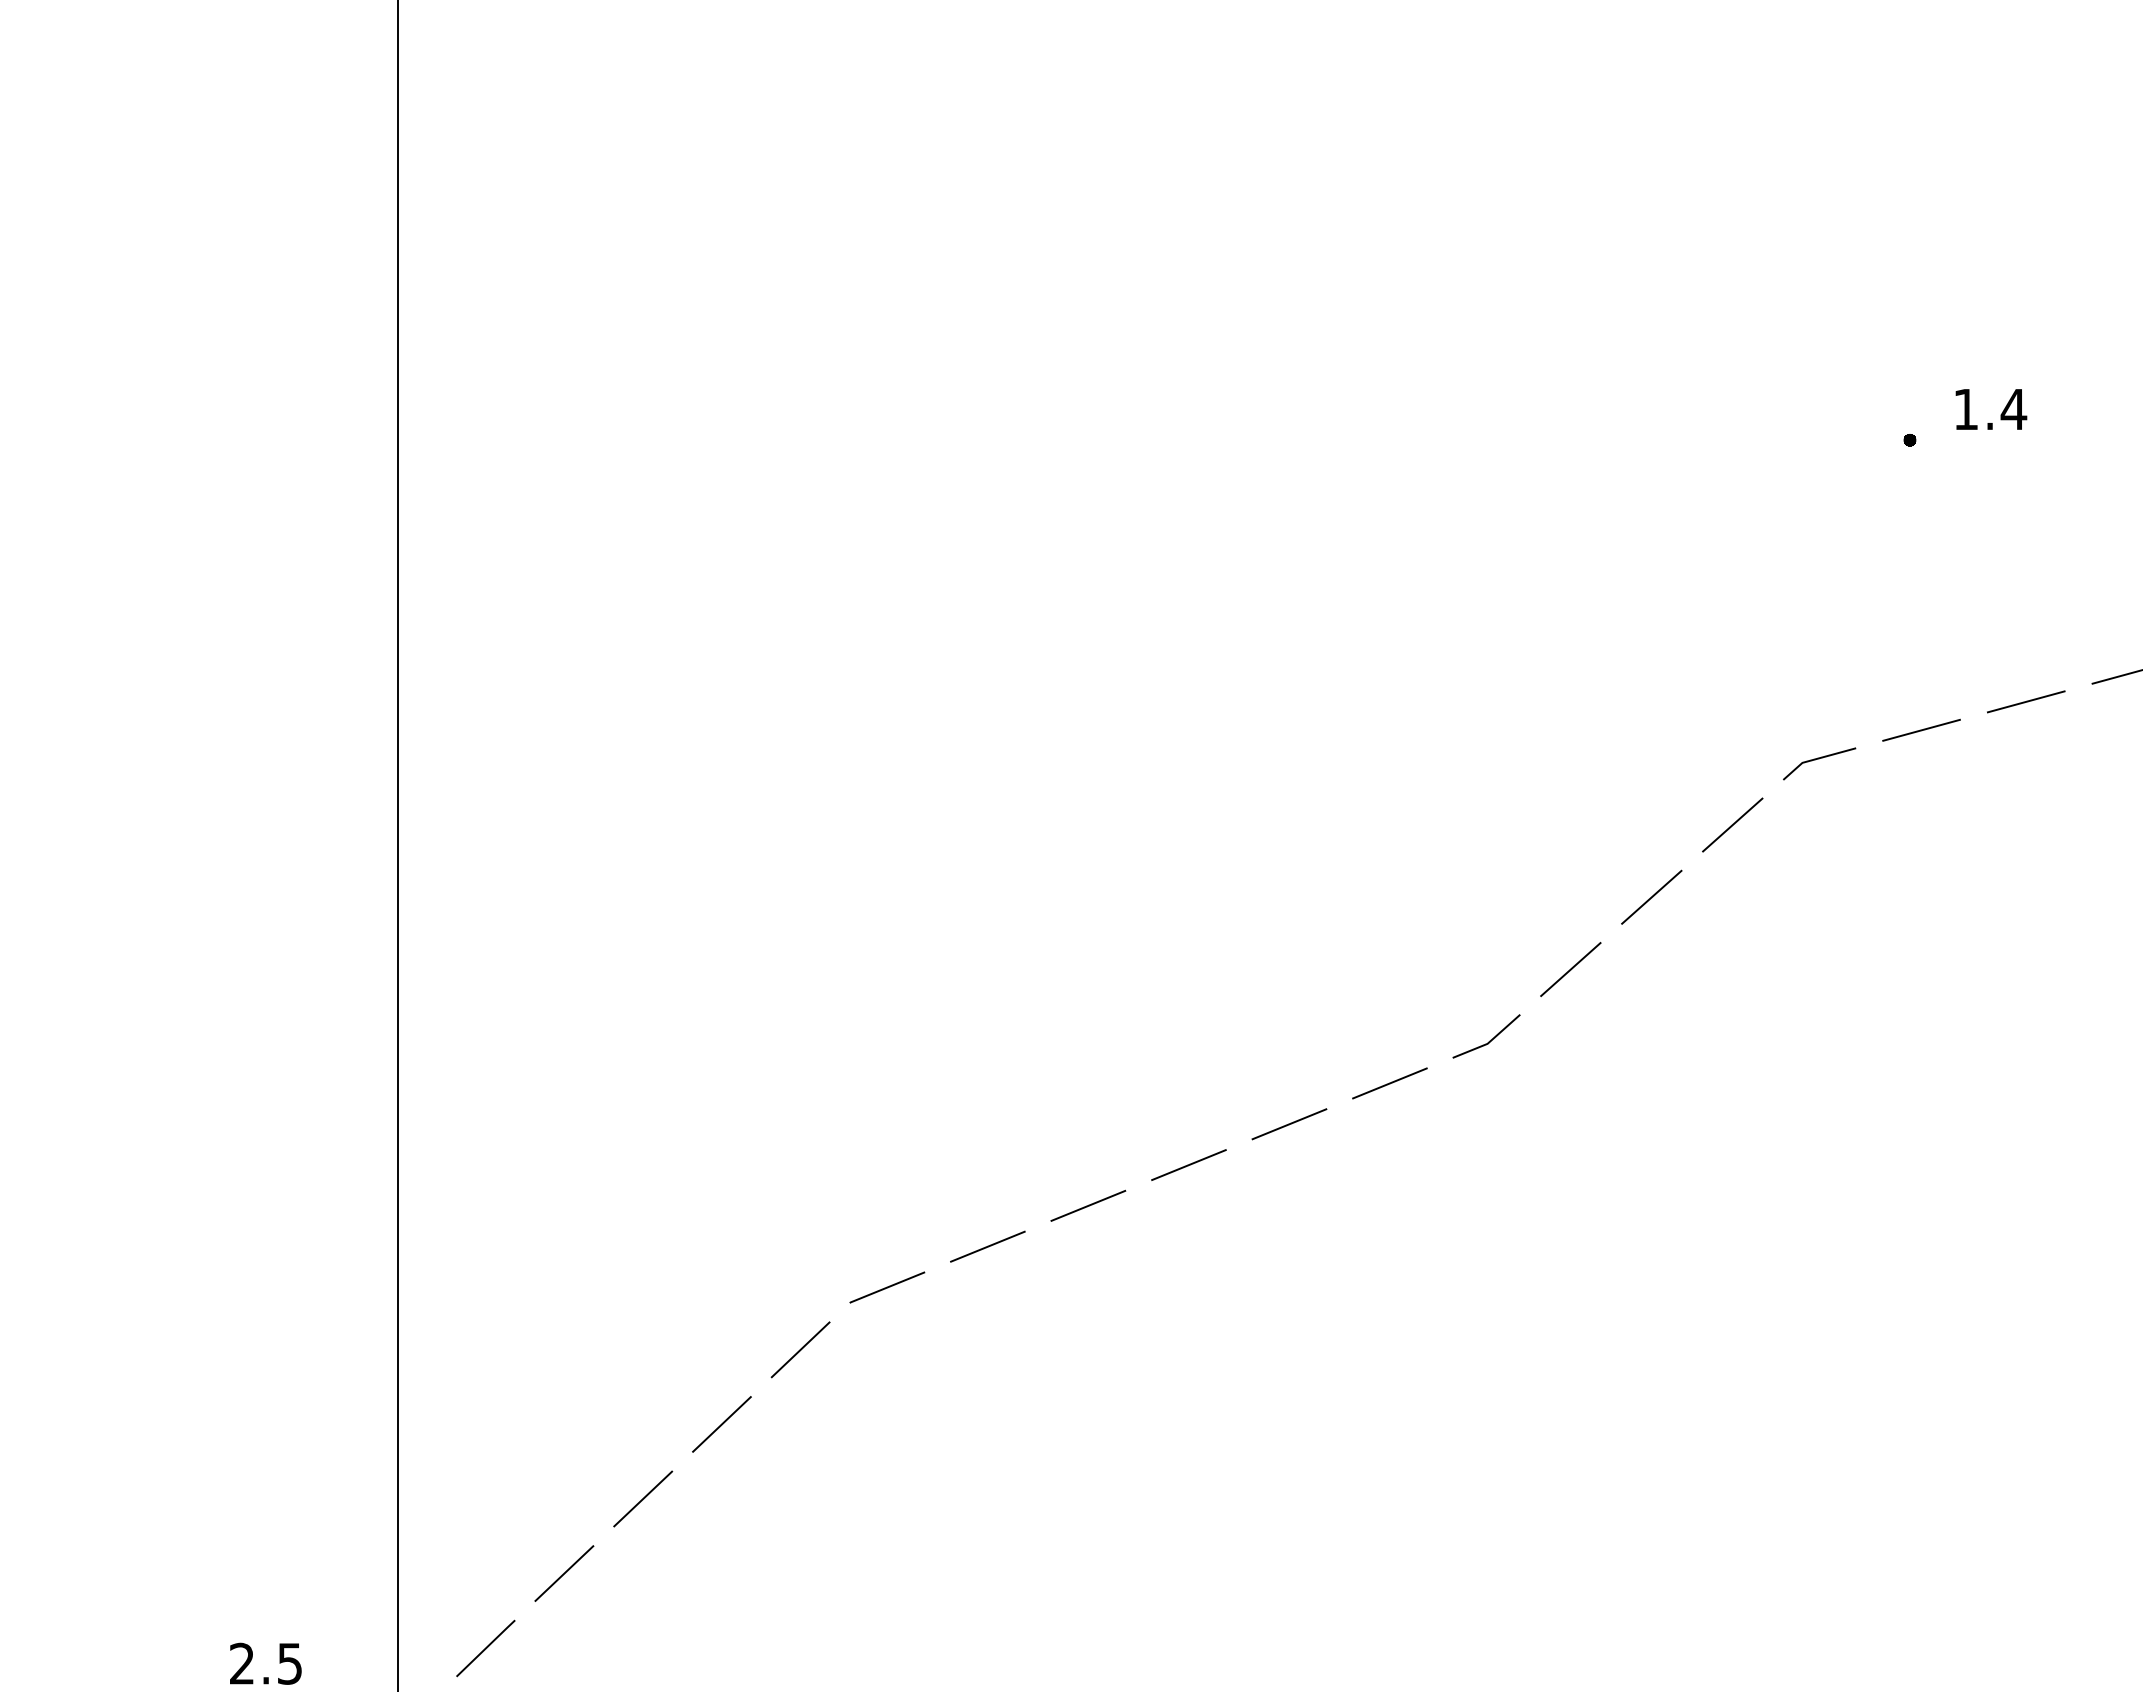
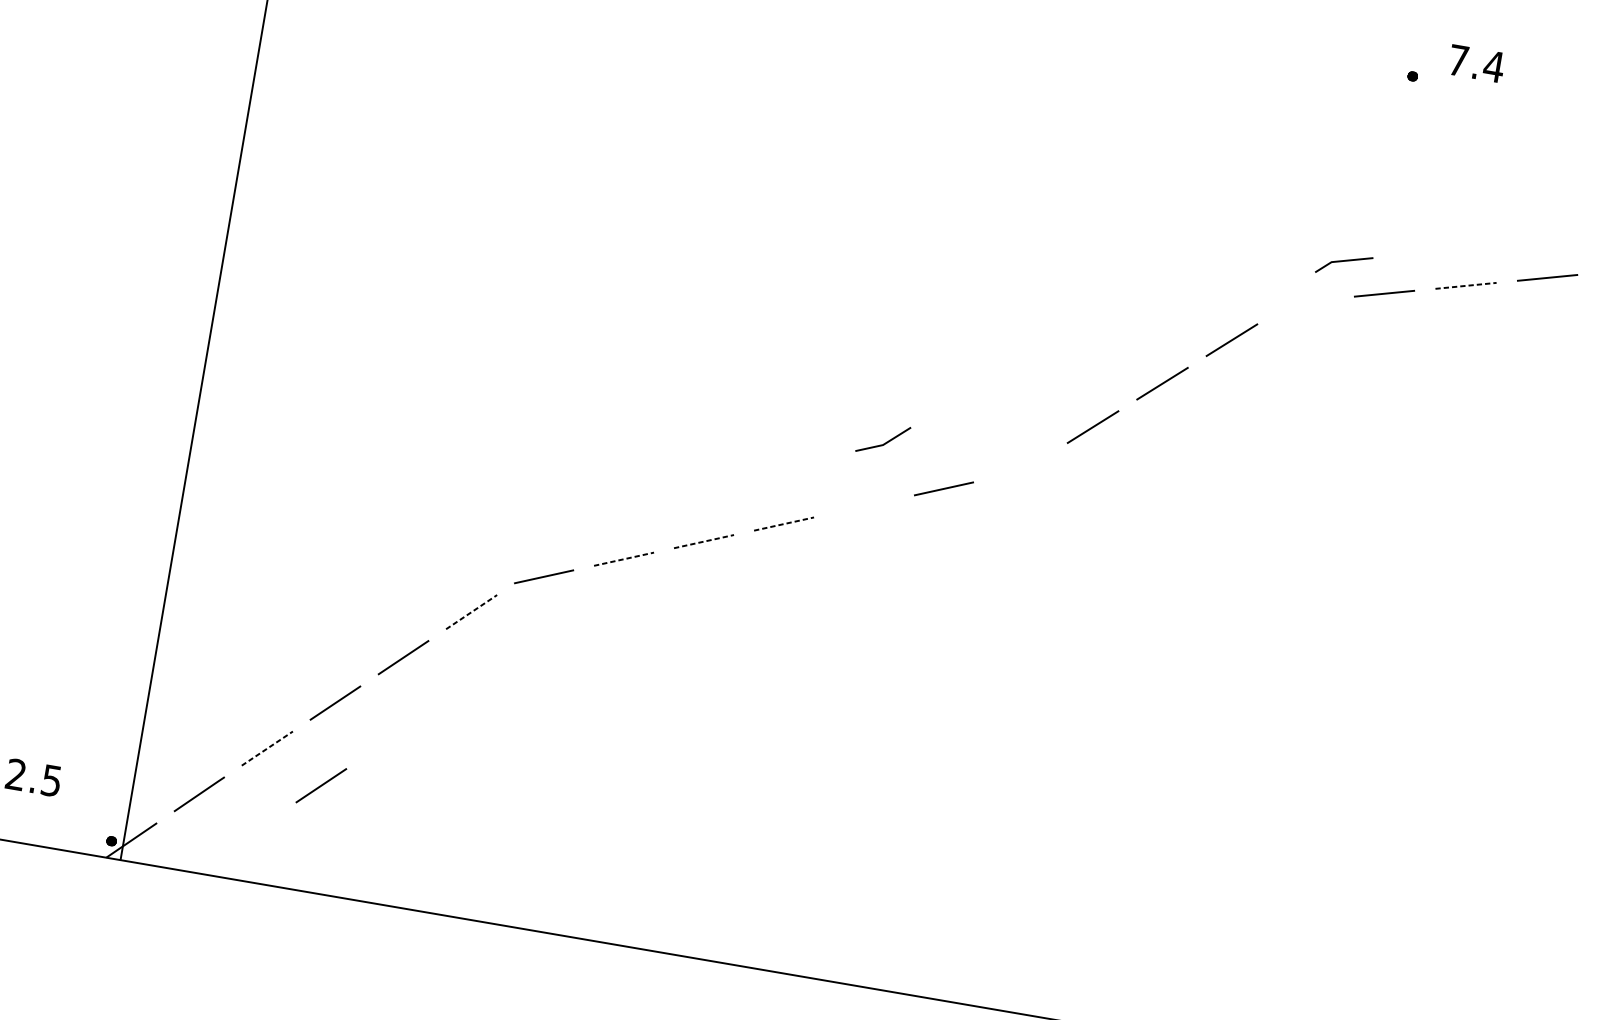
text: (1965, 409) -> (1458, 60), 1.4 -> 7.4
line: (2026, 701) -> (1466, 285), solid -> dashed
line: (1819, 759) -> (1344, 261), moved
line: (1490, 1039) -> (885, 442), moved
line: (1289, 1124) -> (864, 506), removed
line: (1188, 1165) -> (783, 524), solid -> dashed
line: (1088, 1205) -> (704, 541), solid -> dashed
line: (987, 1246) -> (623, 559), solid -> dashed
line: (800, 1349) -> (471, 611), solid -> dashed
line: (564, 1573) -> (267, 748), solid -> dashed
line: (643, 1609) -> (321, 785), added

